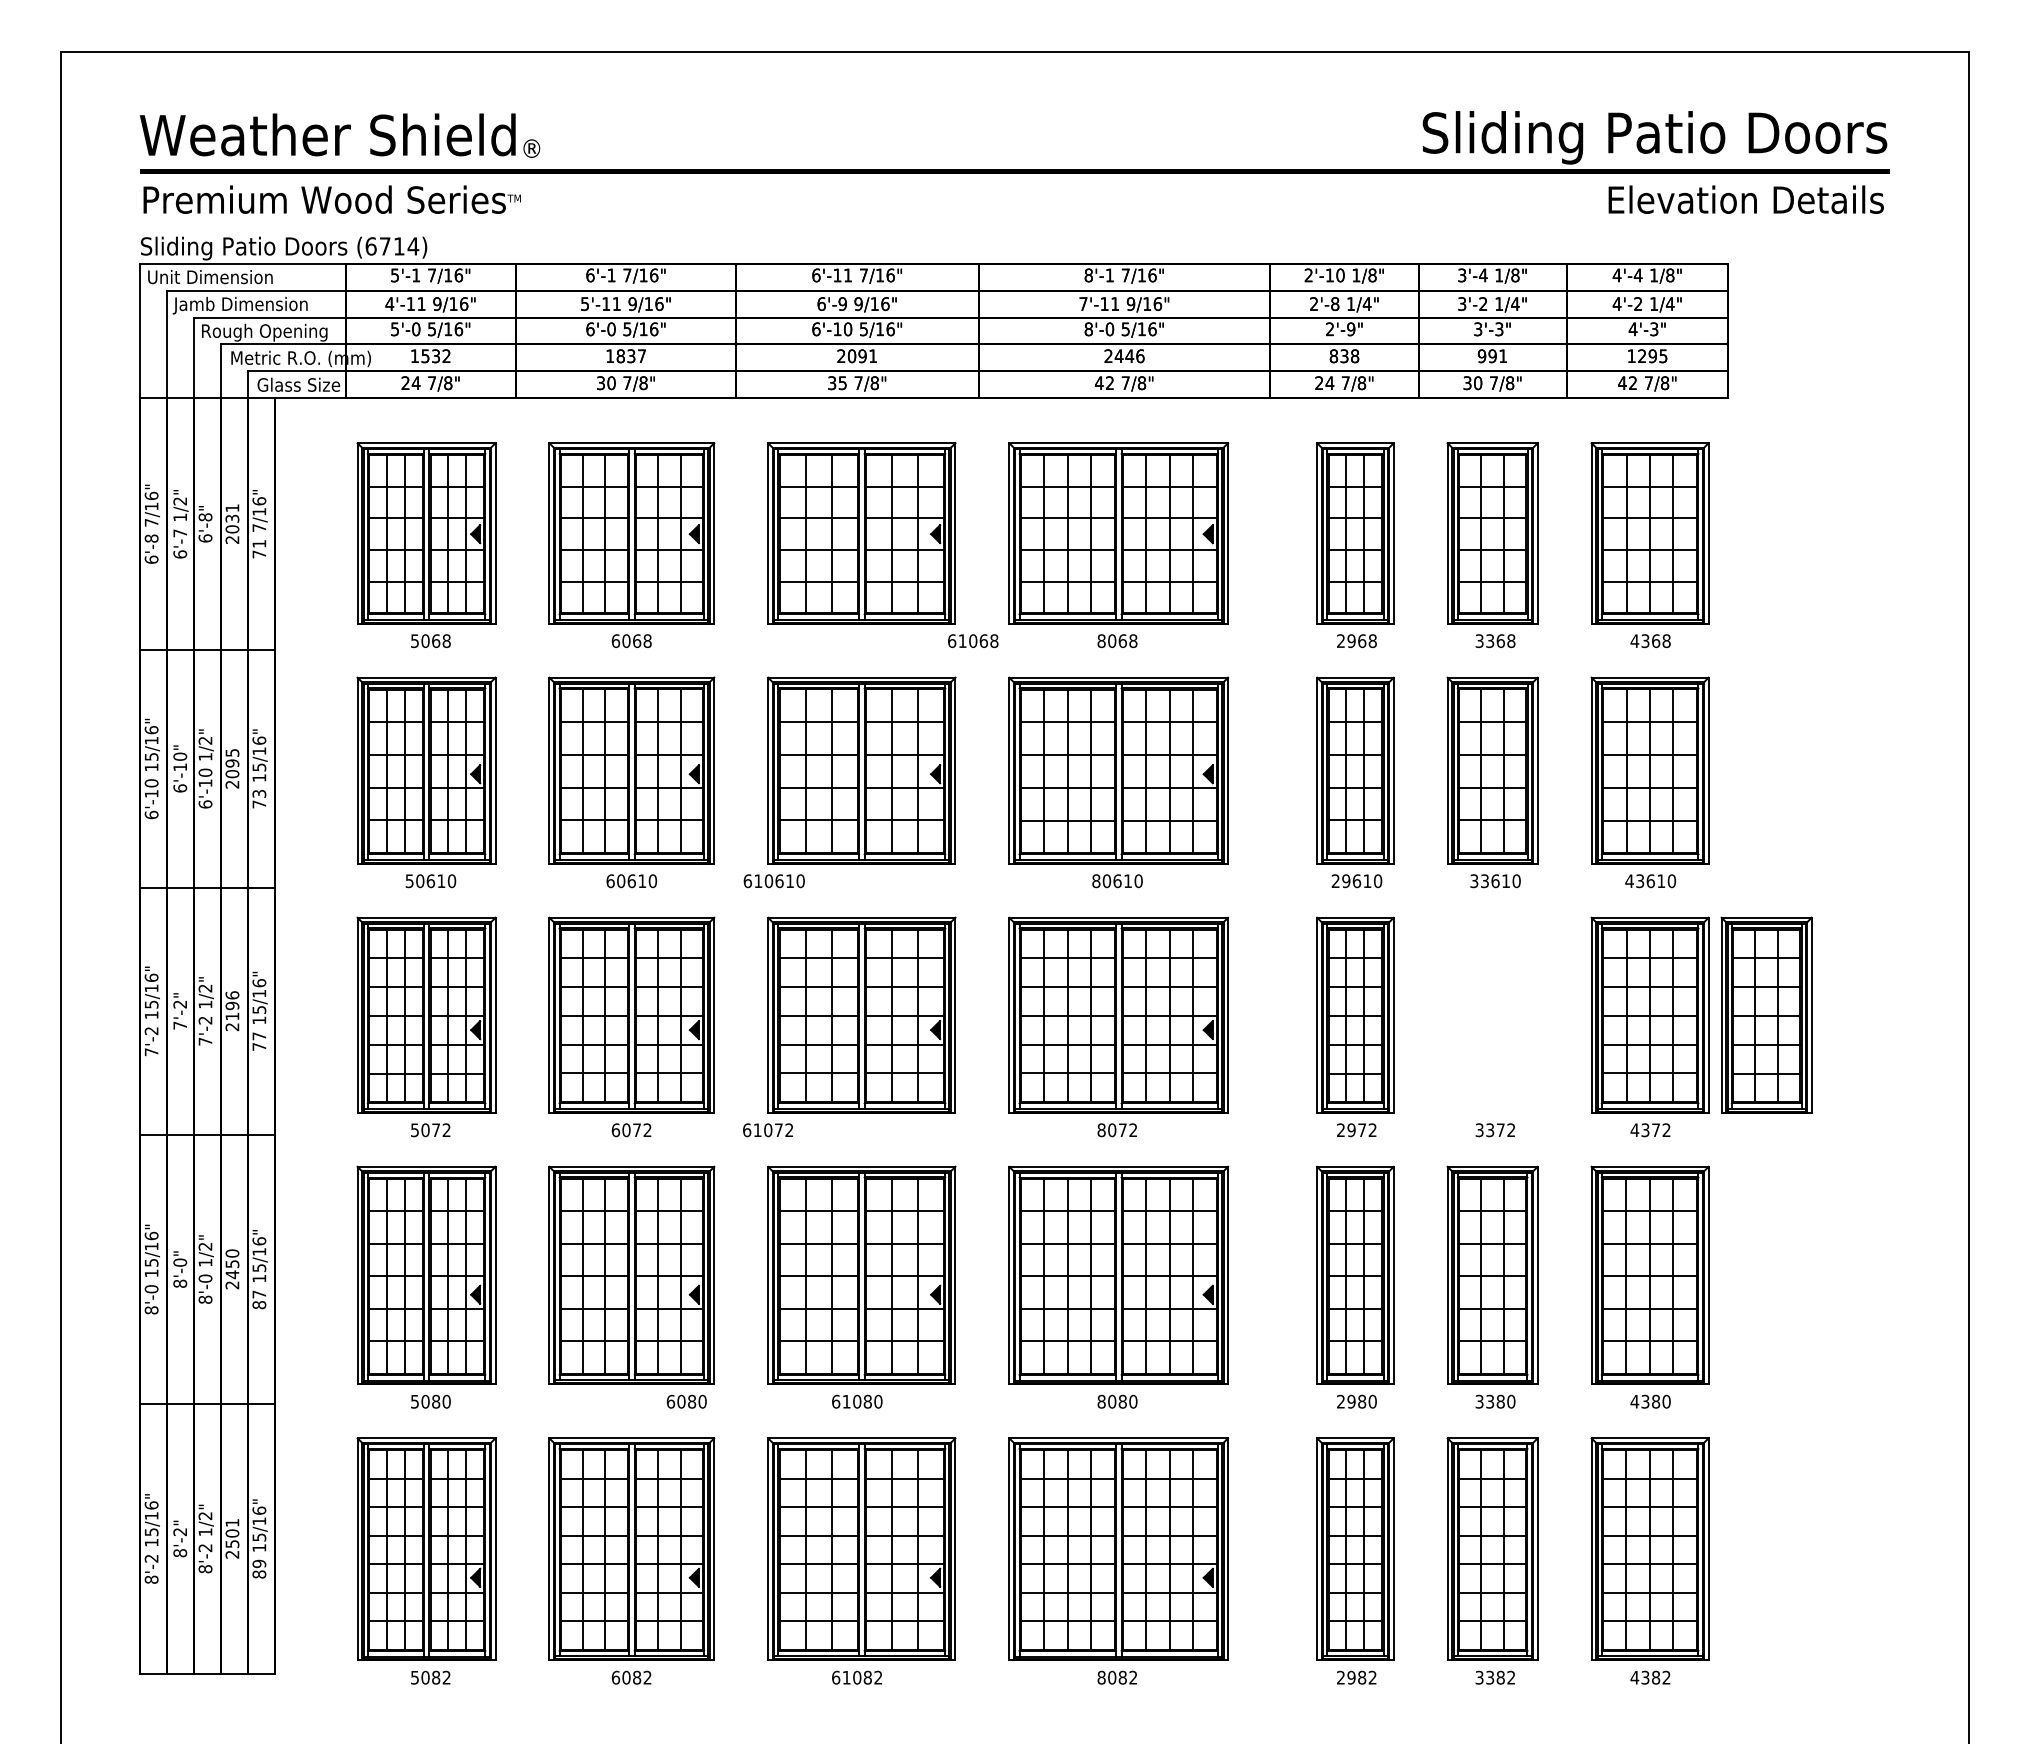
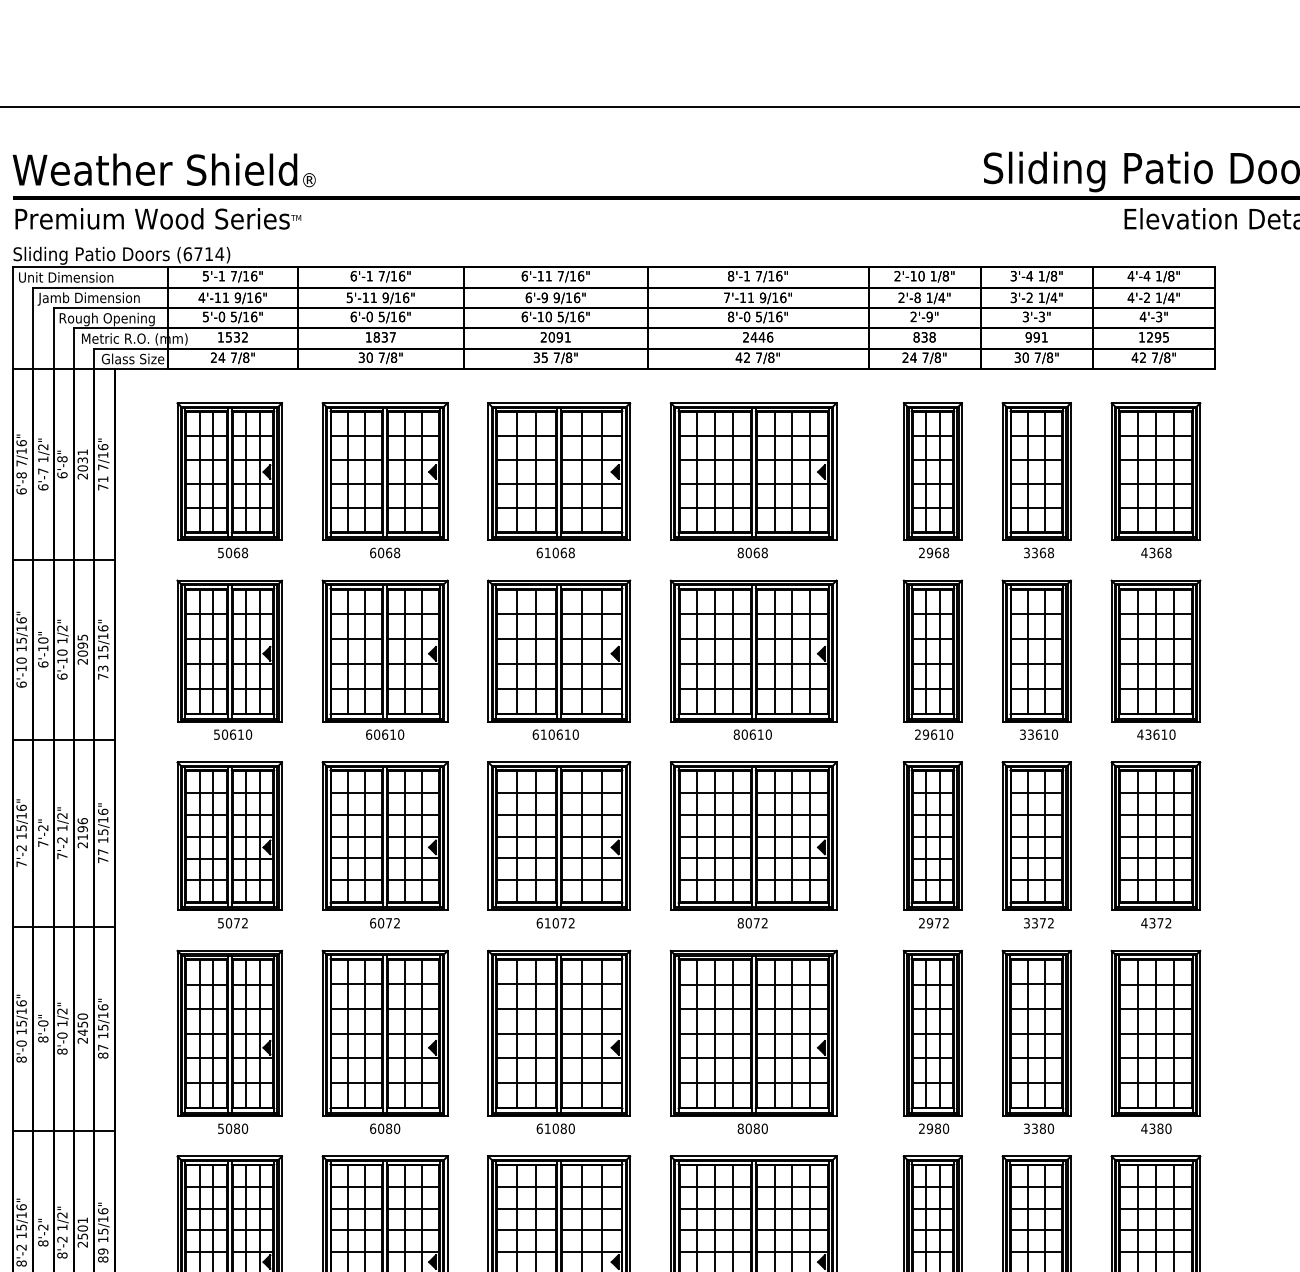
text: (973, 640) -> (555, 552), moved
text: (773, 881) -> (555, 734), moved
part: (1766, 1014) -> (1036, 835), moved
text: (767, 1130) -> (555, 923), moved
text: (686, 1401) -> (384, 1128), moved

